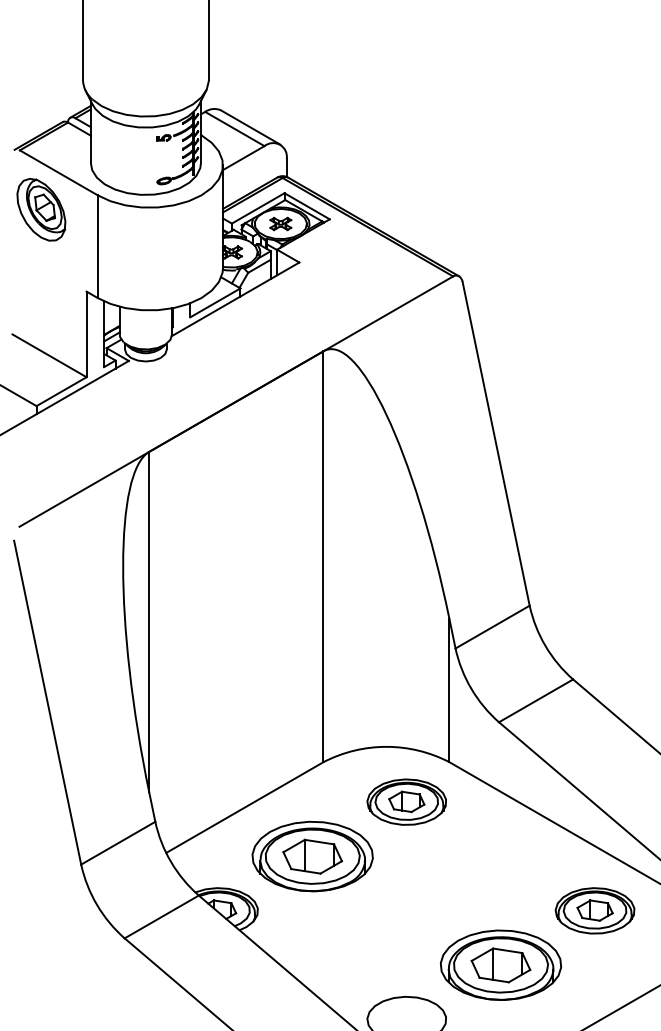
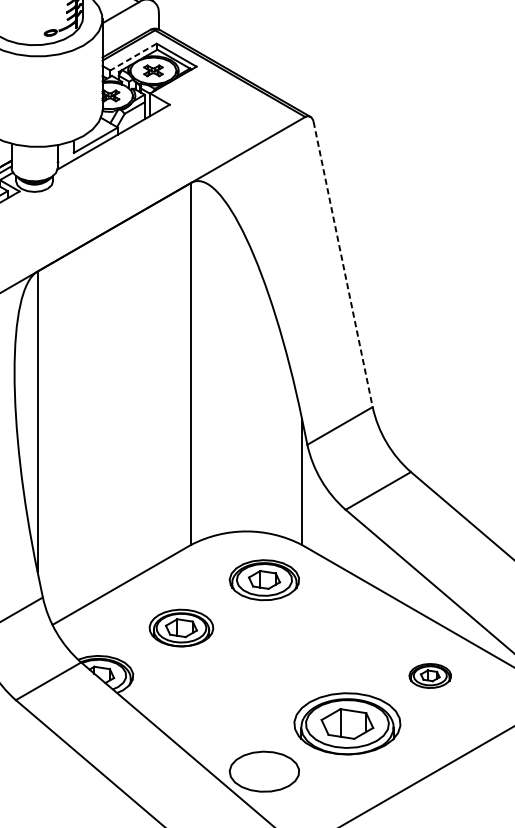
line: (257, 208) -> (132, 57), solid -> dashed
line: (496, 444) -> (343, 265), solid -> dashed
part: (312, 856) -> (181, 628), size x0.6
part: (594, 910) -> (429, 675), size x0.6

